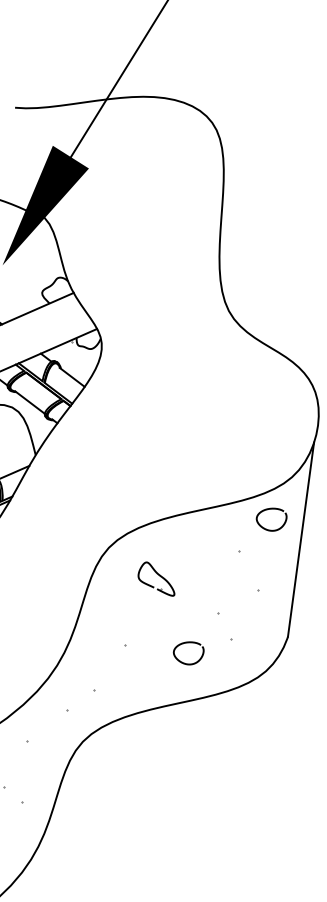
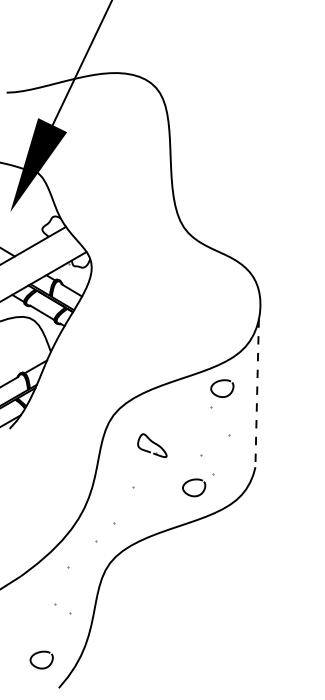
curve: (272, 510) -> (222, 381), moved
line: (301, 539) -> (257, 393), solid -> dashed
part: (157, 578) -> (152, 445), moved
curve: (186, 644) -> (191, 481), moved

